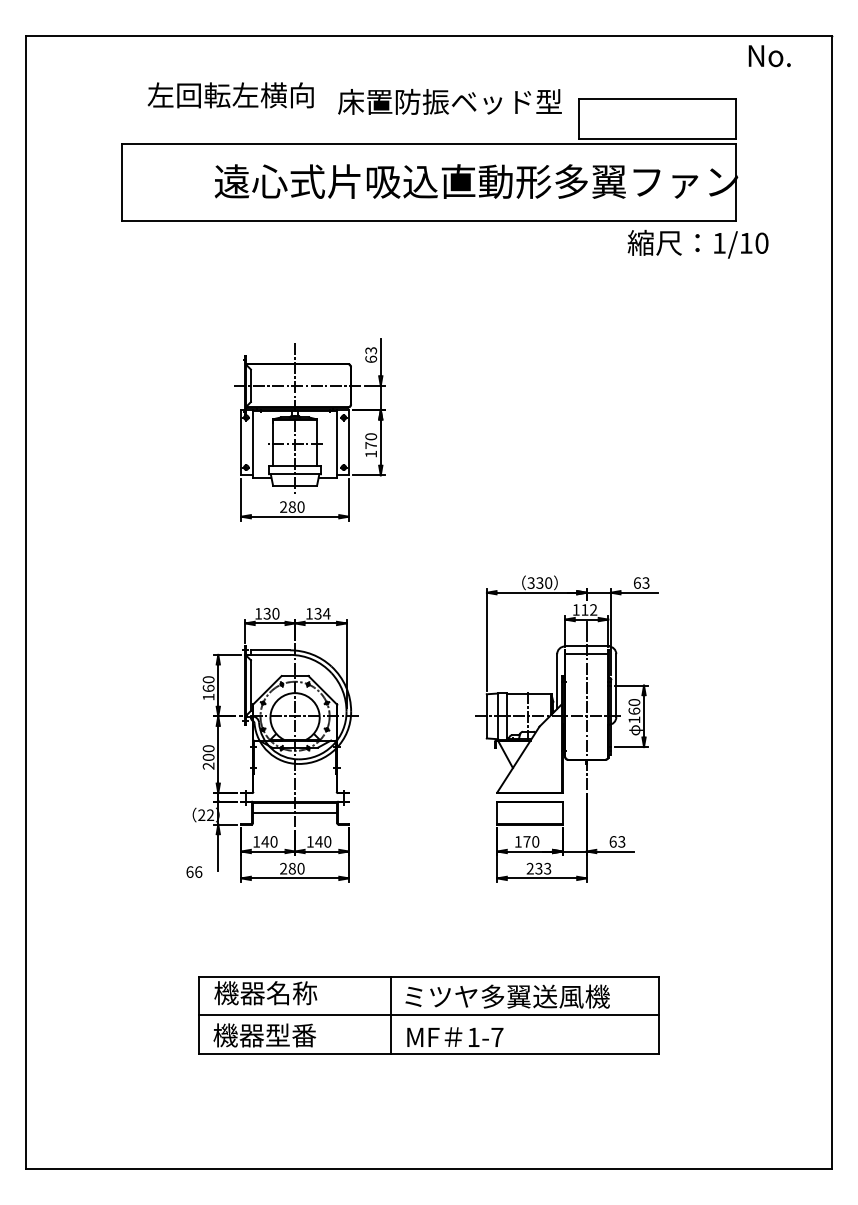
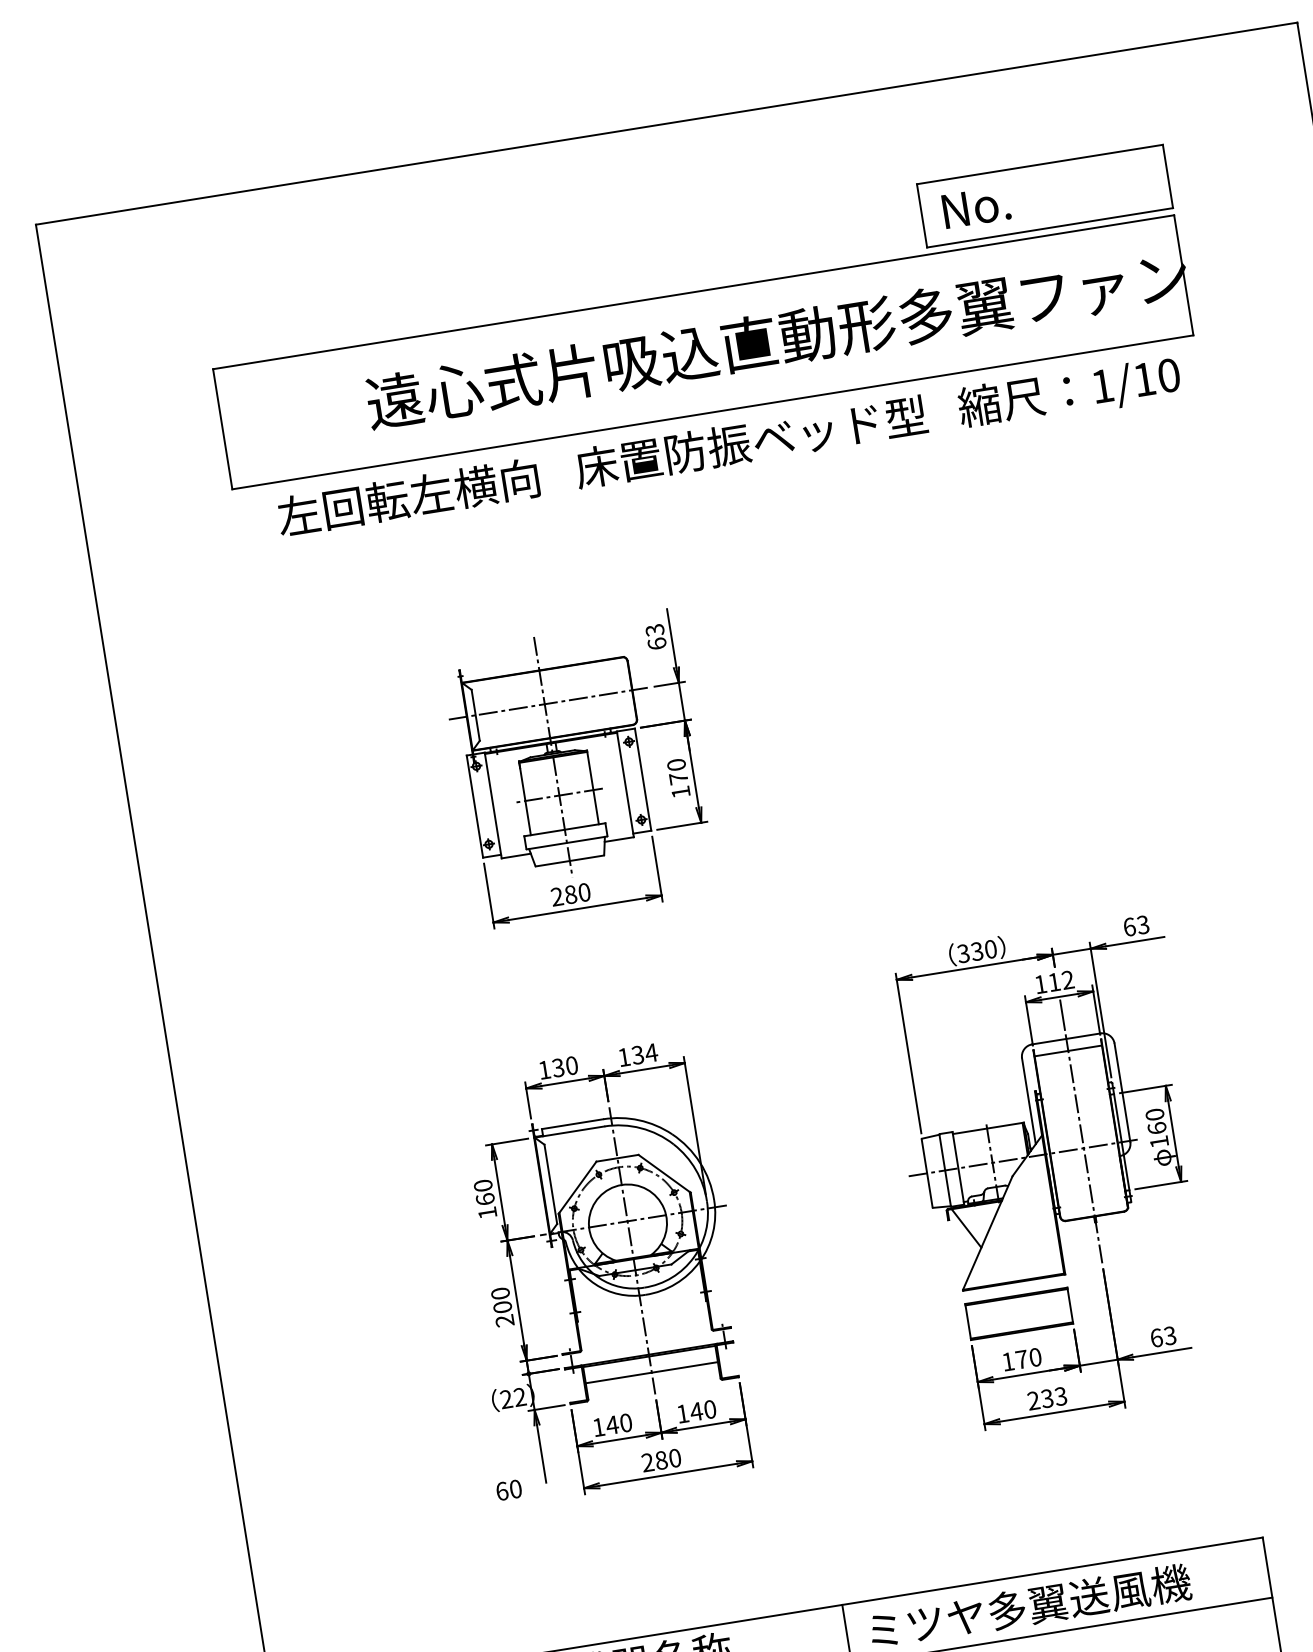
text: (769, 56) -> (976, 207), moved
text: (230, 95) -> (408, 497), moved
text: (449, 101) -> (750, 441), moved
text: (697, 243) -> (1068, 392), moved
text: (198, 871) -> (515, 1488), 66 -> 60

